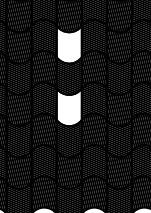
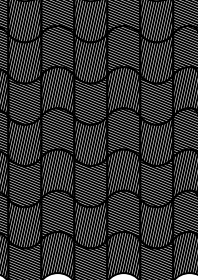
hatch: (69, 44) -> (90, 58), added
hatch: (69, 106) -> (90, 140), added

